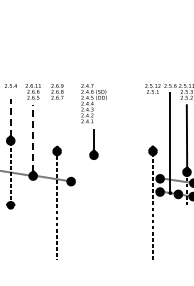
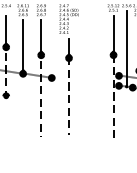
line: (10, 118) -> (6, 30), dashed -> solid
line: (152, 123) -> (113, 34), added
line: (57, 126) -> (41, 36), added
line: (33, 138) -> (23, 45), dashed -> solid
line: (93, 207) -> (68, 97), added

